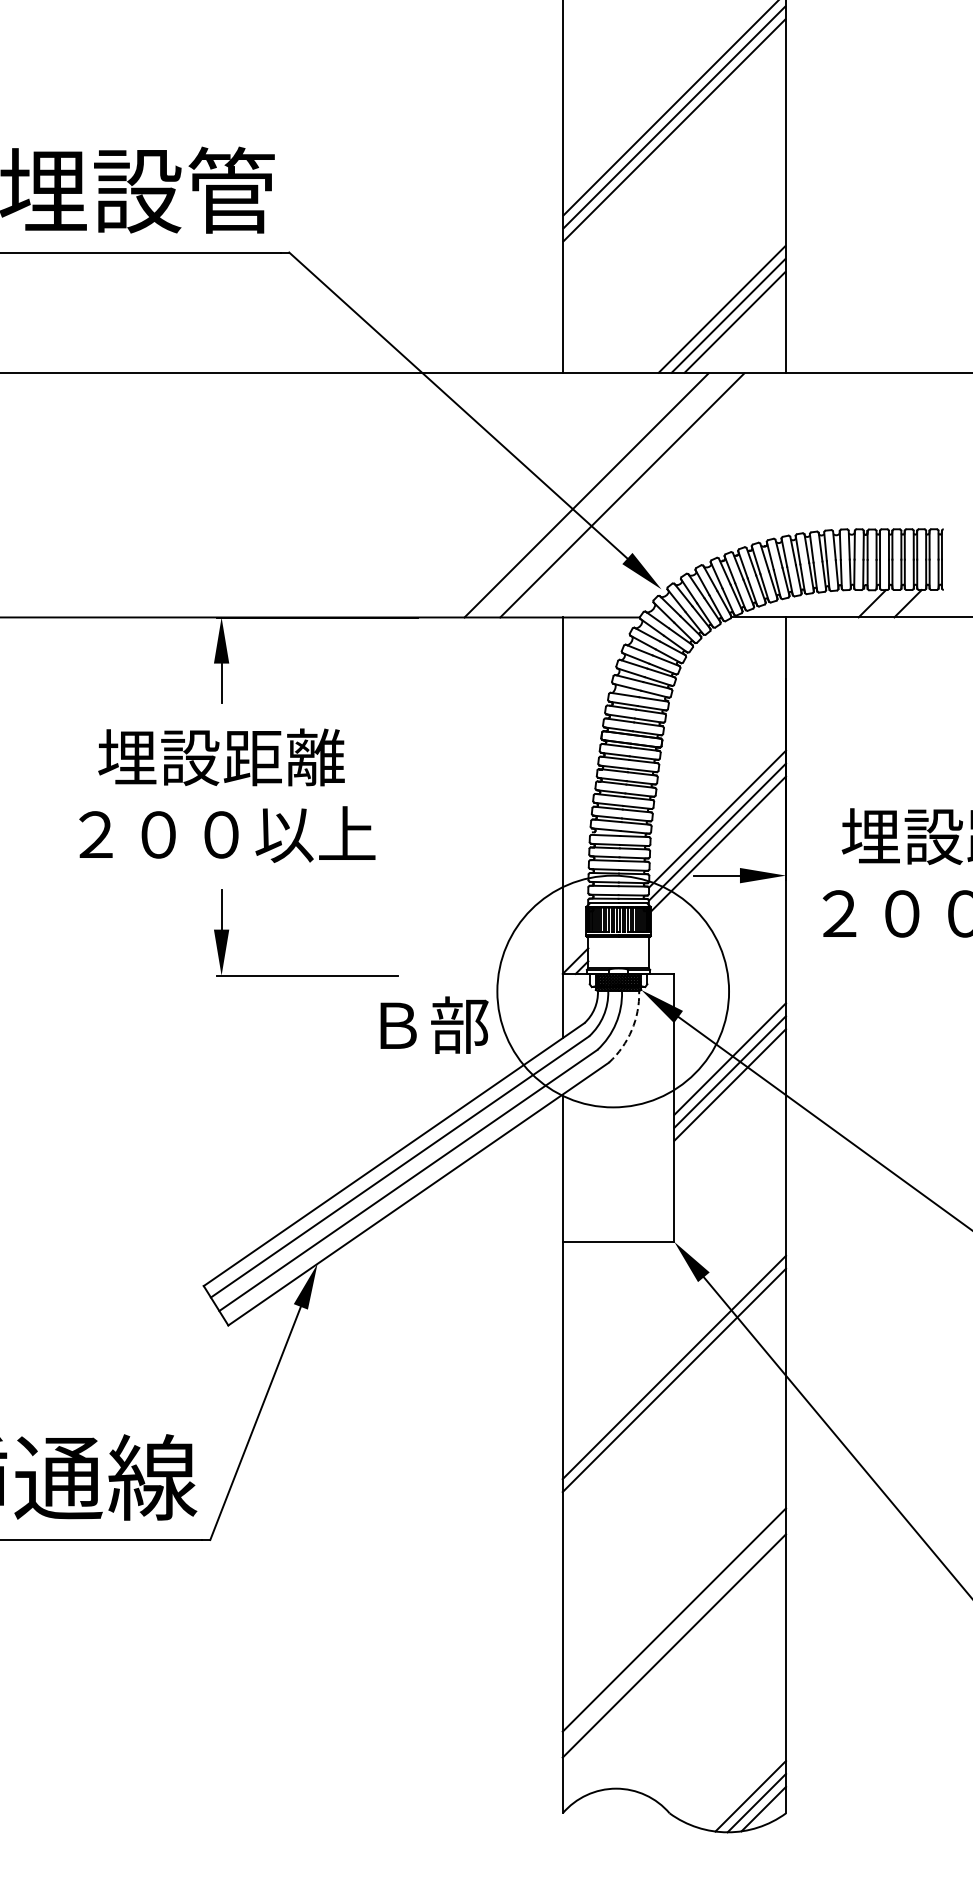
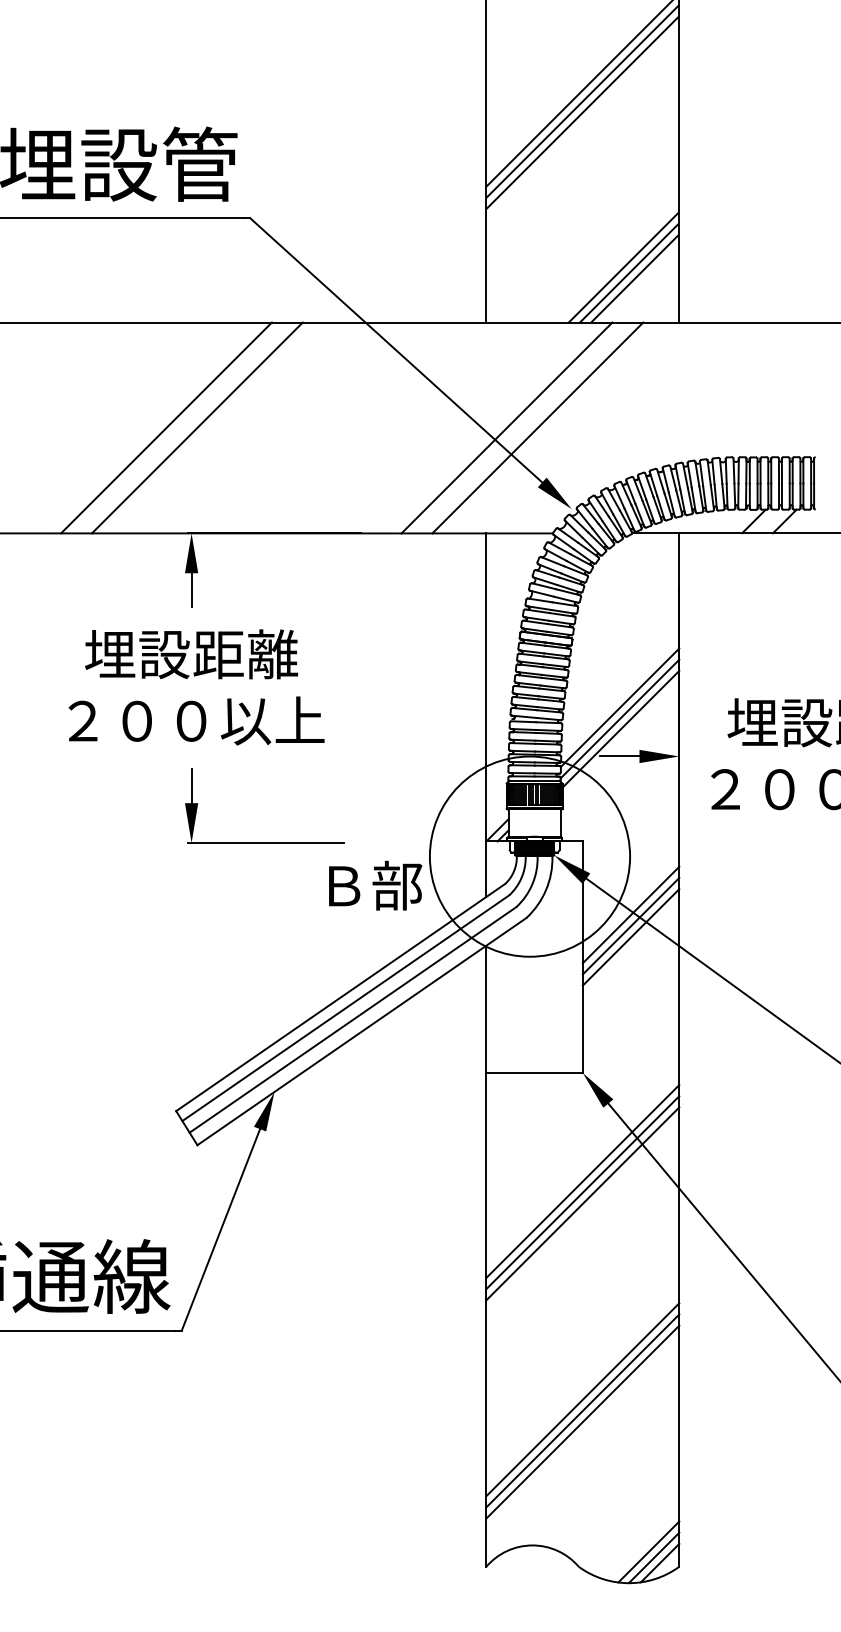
line: (192, 495) -> (166, 428), added
line: (228, 495) -> (197, 428), added
arc: (631, 1030) -> (545, 890), dashed -> solid
line: (674, 1393) -> (582, 1203), added
line: (674, 1632) -> (582, 1410), added

